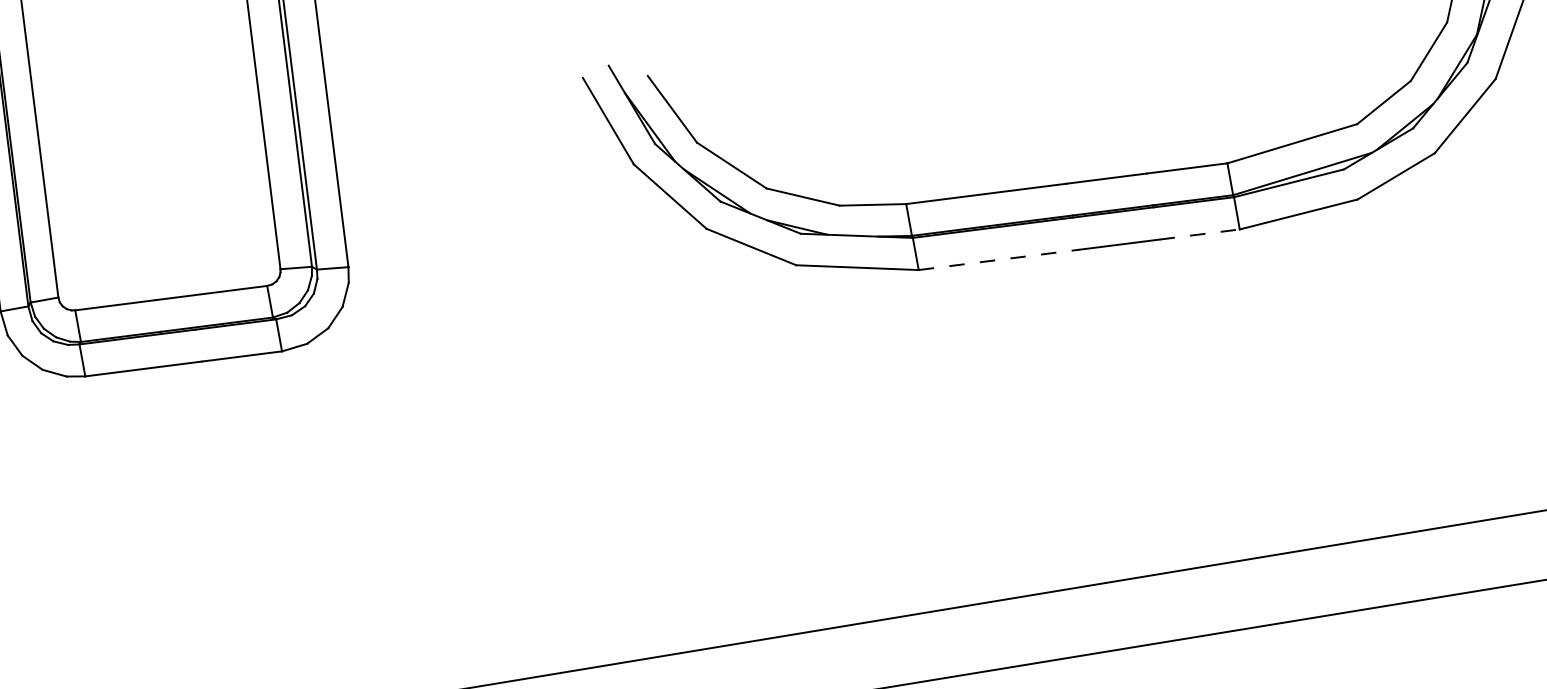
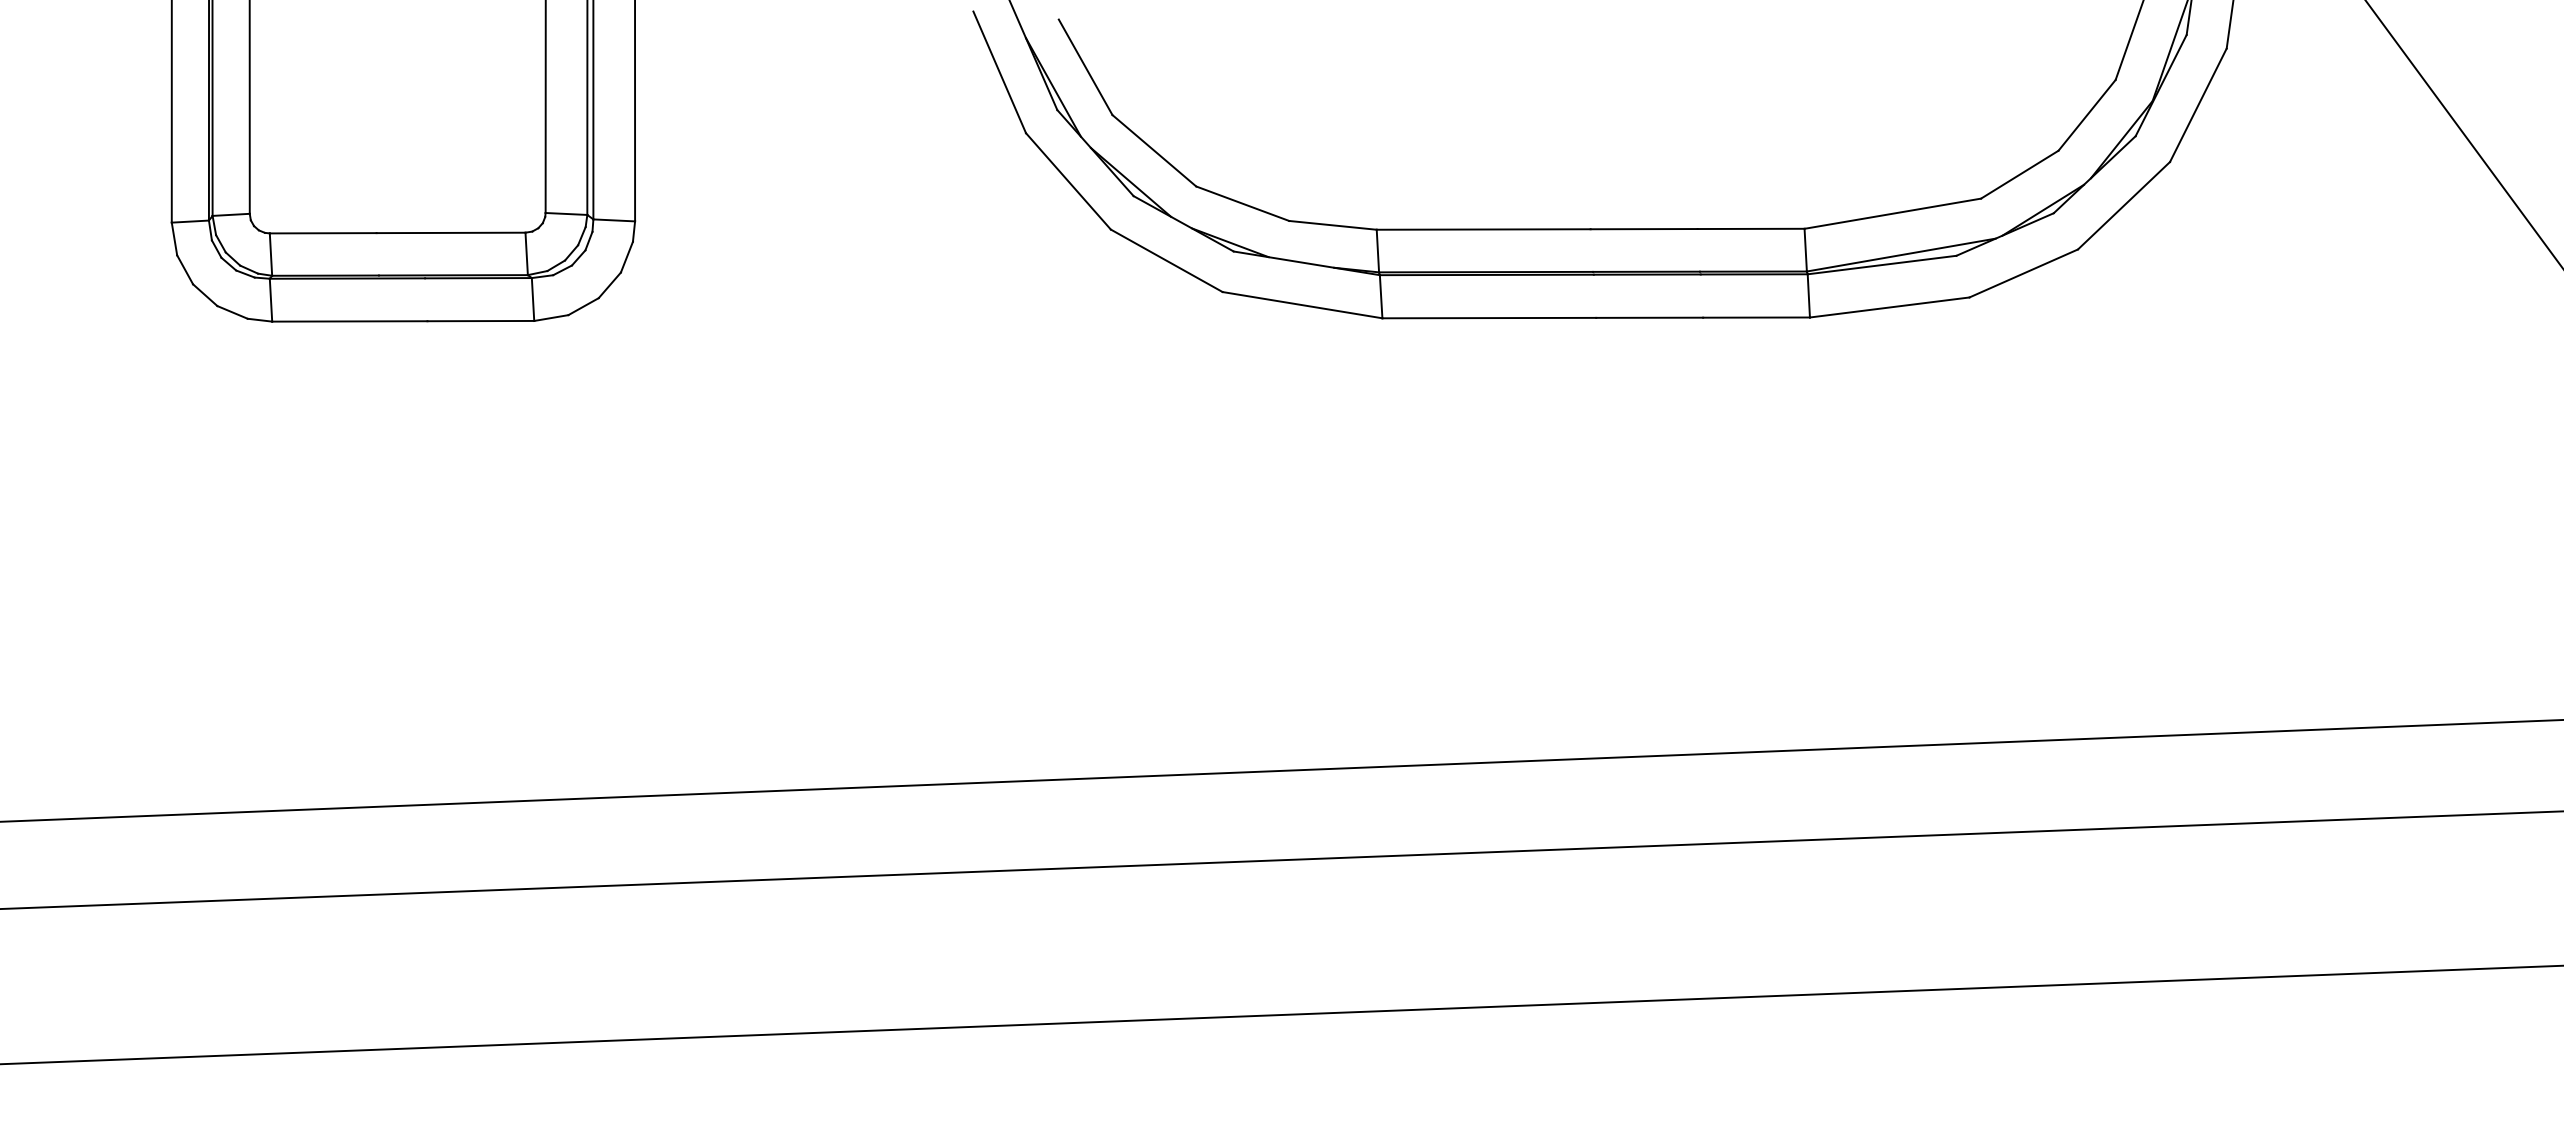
line: (1200, 234) -> (1757, 317), dashed -> solid
line: (999, 260) -> (1489, 318), dashed -> solid

